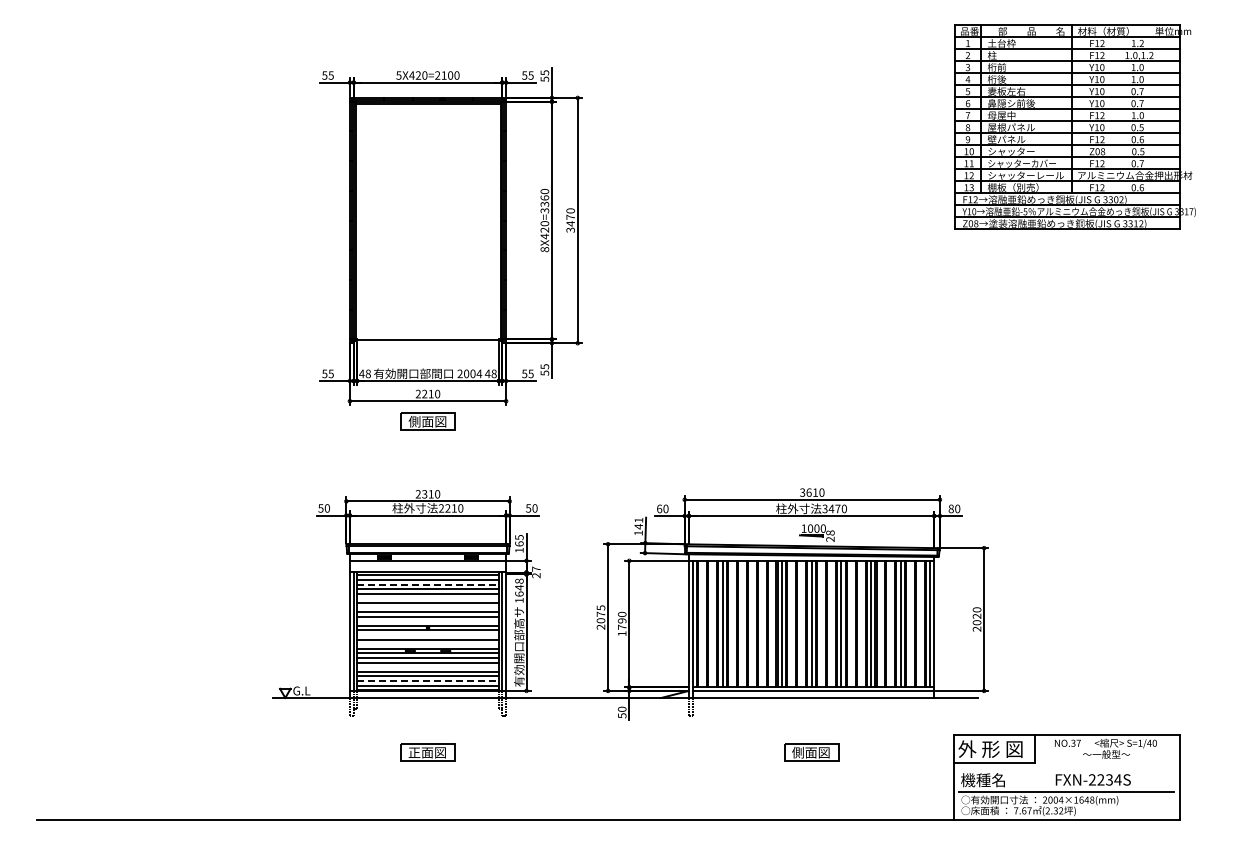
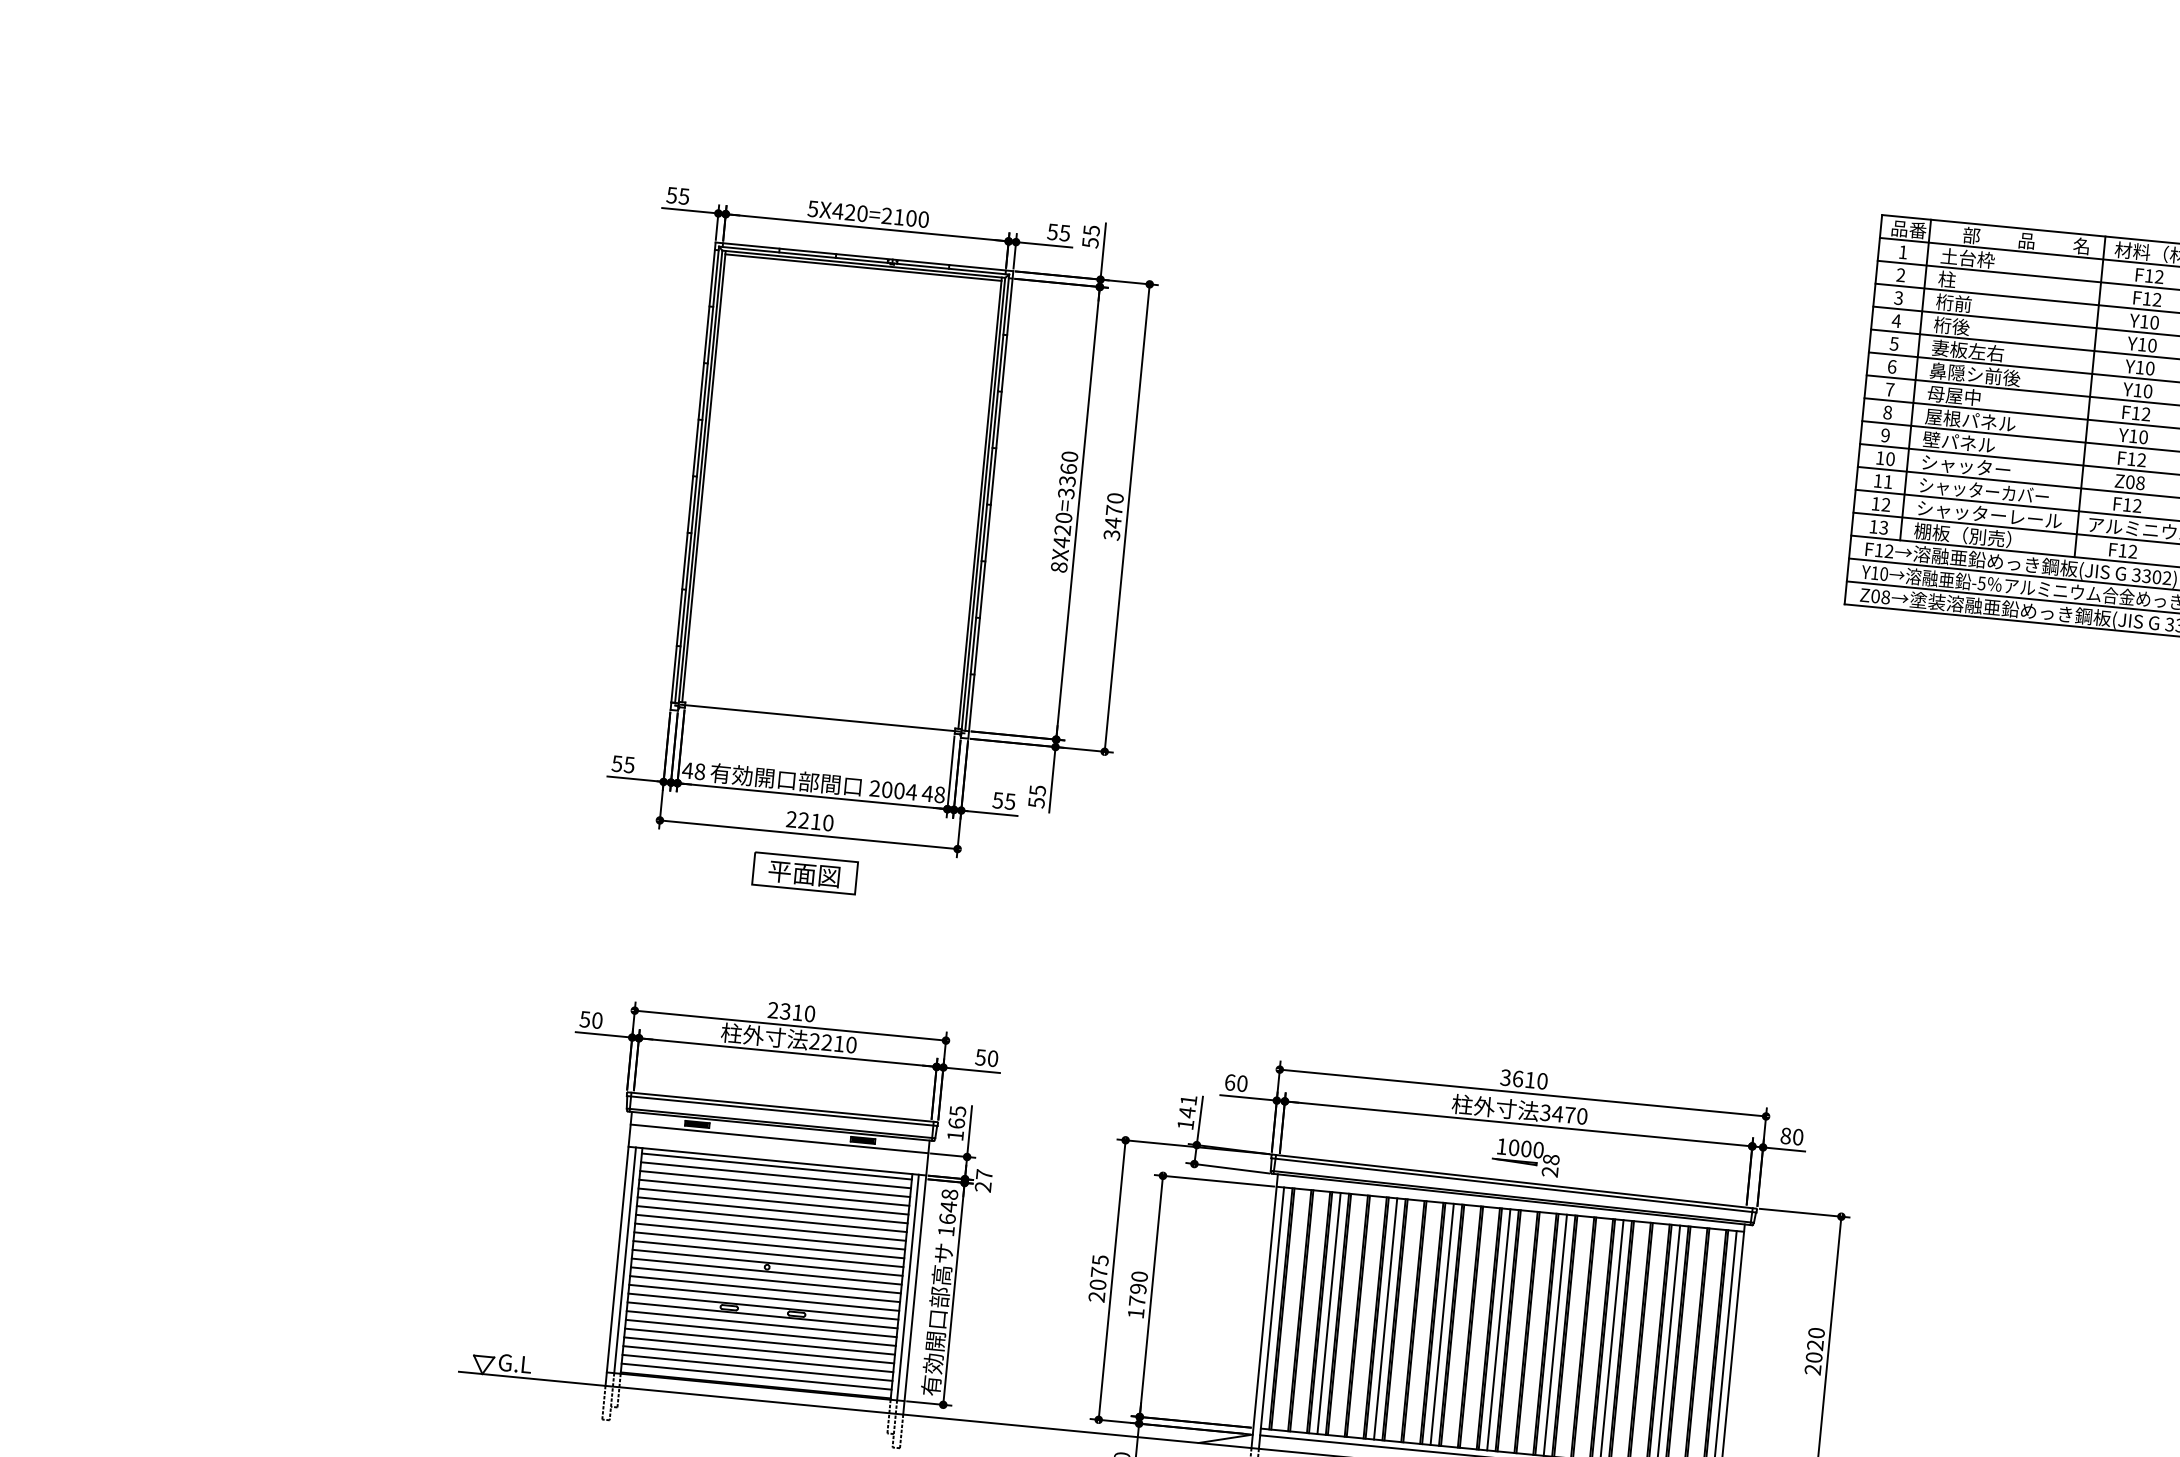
text: (414, 421) -> (779, 870), 側面図 -> 平面図
line: (428, 584) -> (776, 1184), dashed -> solid
line: (427, 598) -> (771, 1210), added
line: (427, 607) -> (769, 1227), added
line: (427, 621) -> (767, 1254), added
line: (752, 623) -> (1386, 1317), added
line: (427, 635) -> (764, 1281), added
line: (427, 644) -> (763, 1298), added
line: (427, 667) -> (758, 1342), added
line: (428, 681) -> (758, 1368), dashed -> solid

